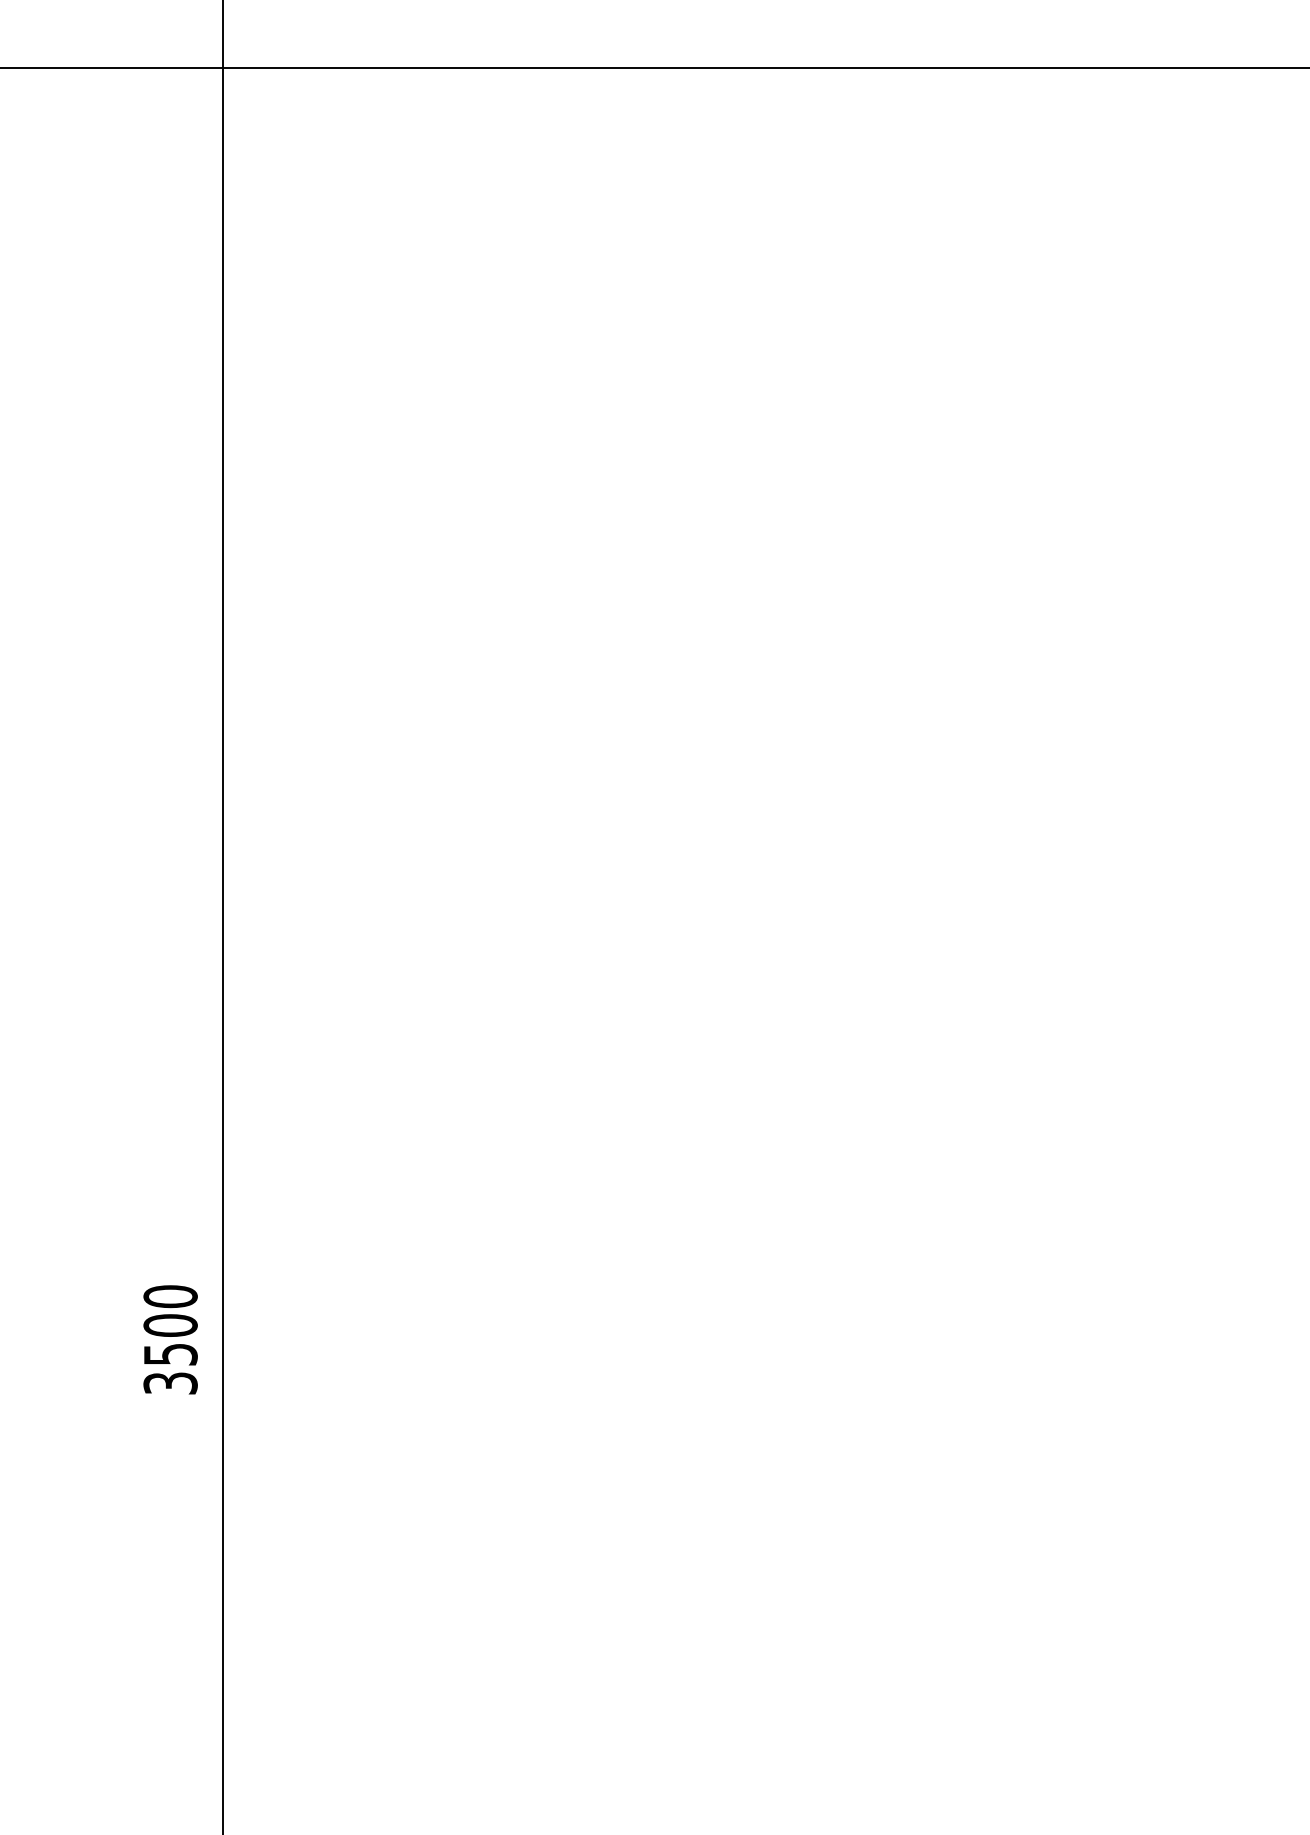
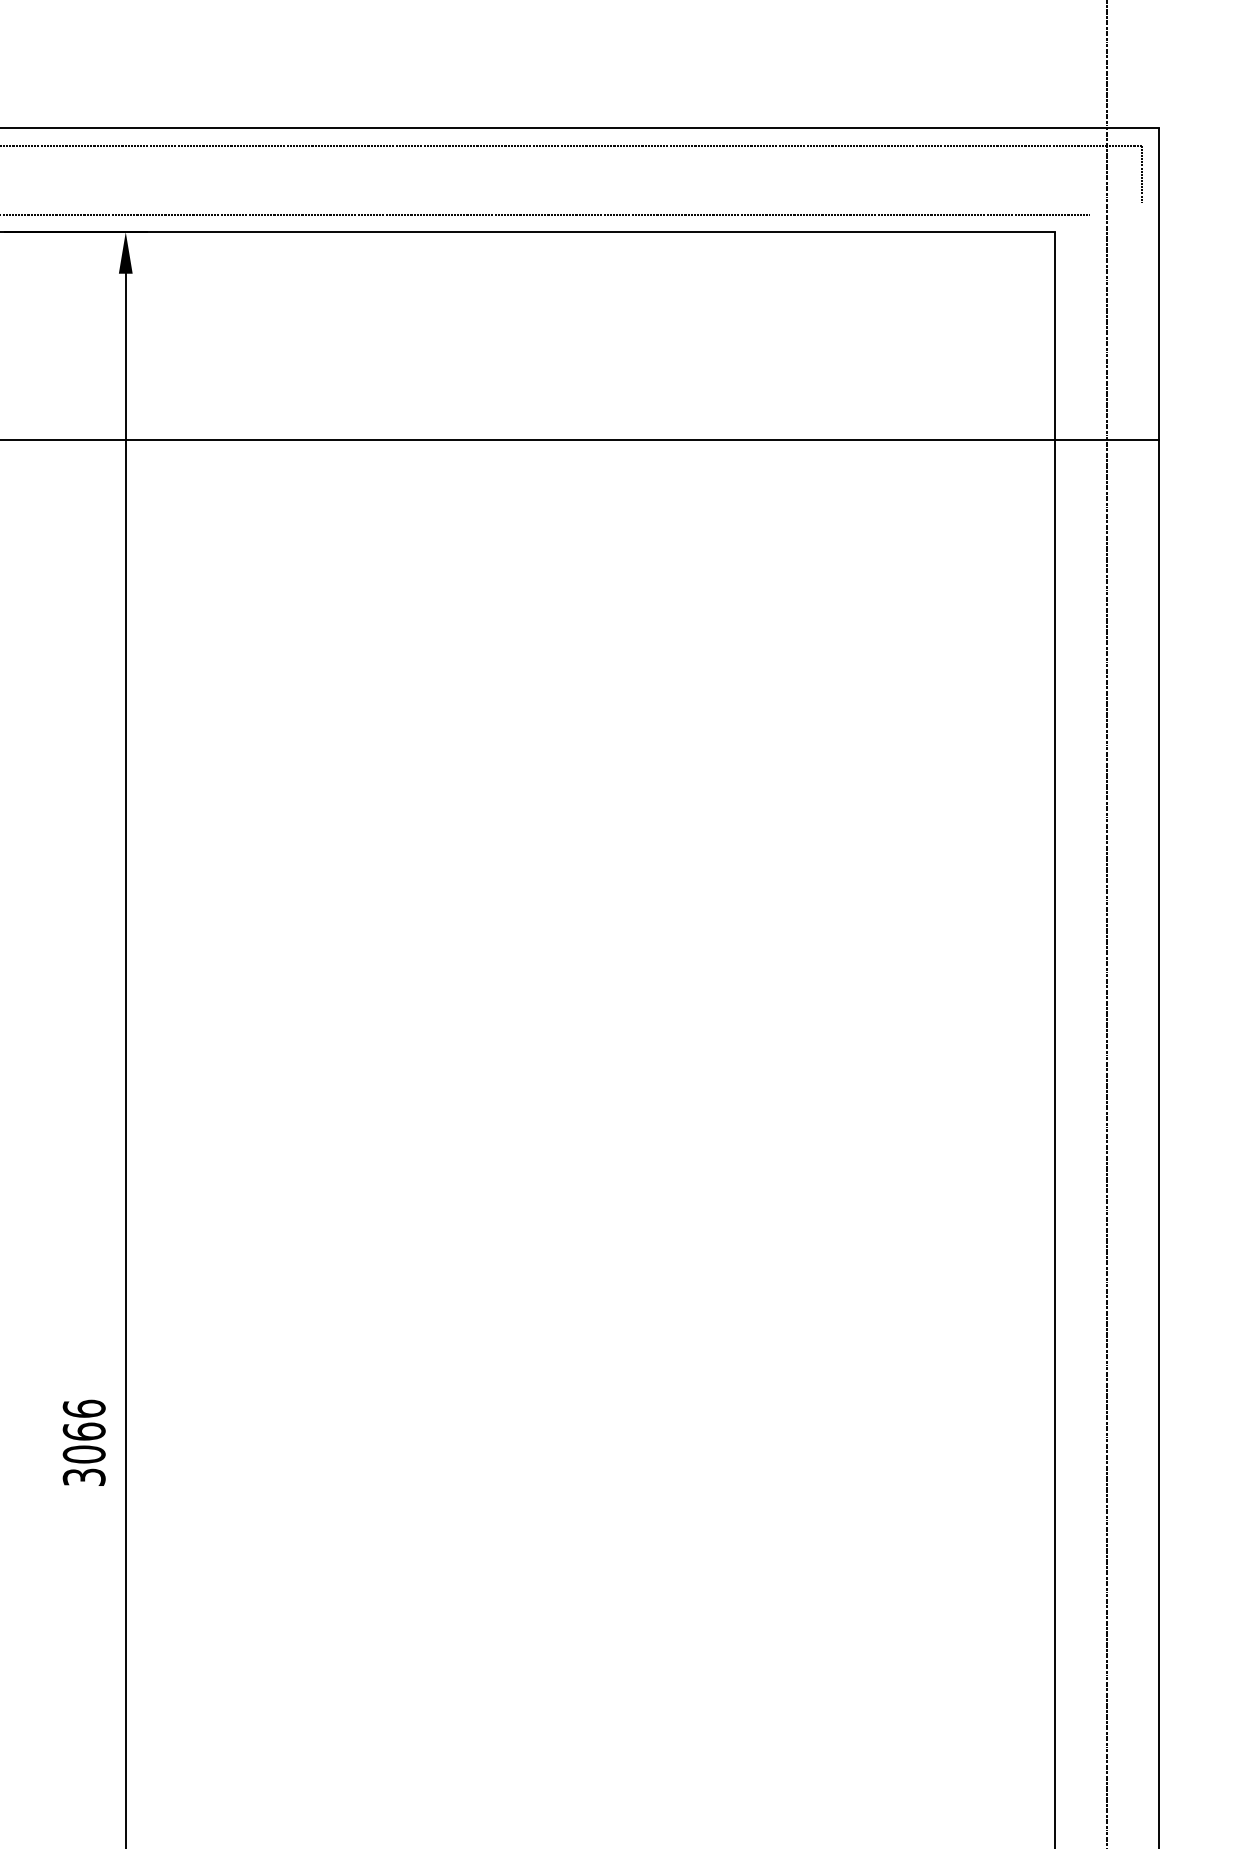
text: (169, 1325) -> (83, 1431), 3500 -> 3066

